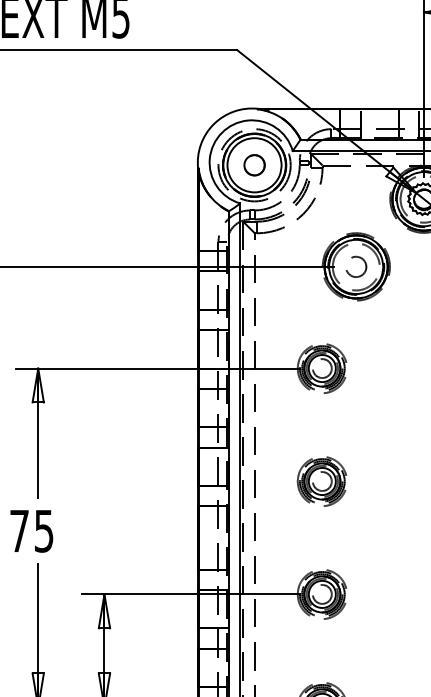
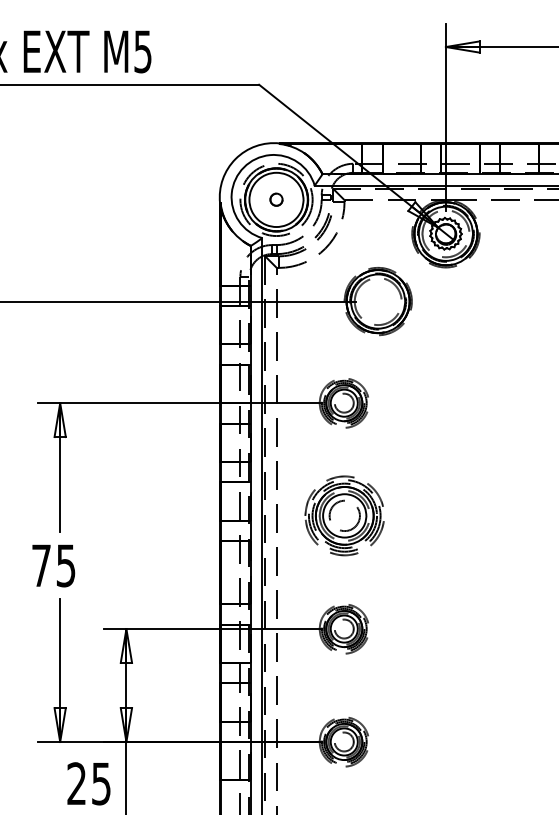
circle: (254, 164) -> (276, 199), size x0.6
circle: (356, 266) -> (378, 301), removed
part: (321, 481) -> (343, 516), size x1.6

